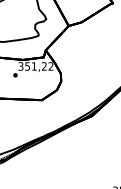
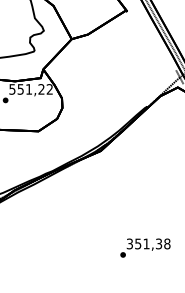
text: (21, 65) -> (12, 88), 351,22 -> 551,22

